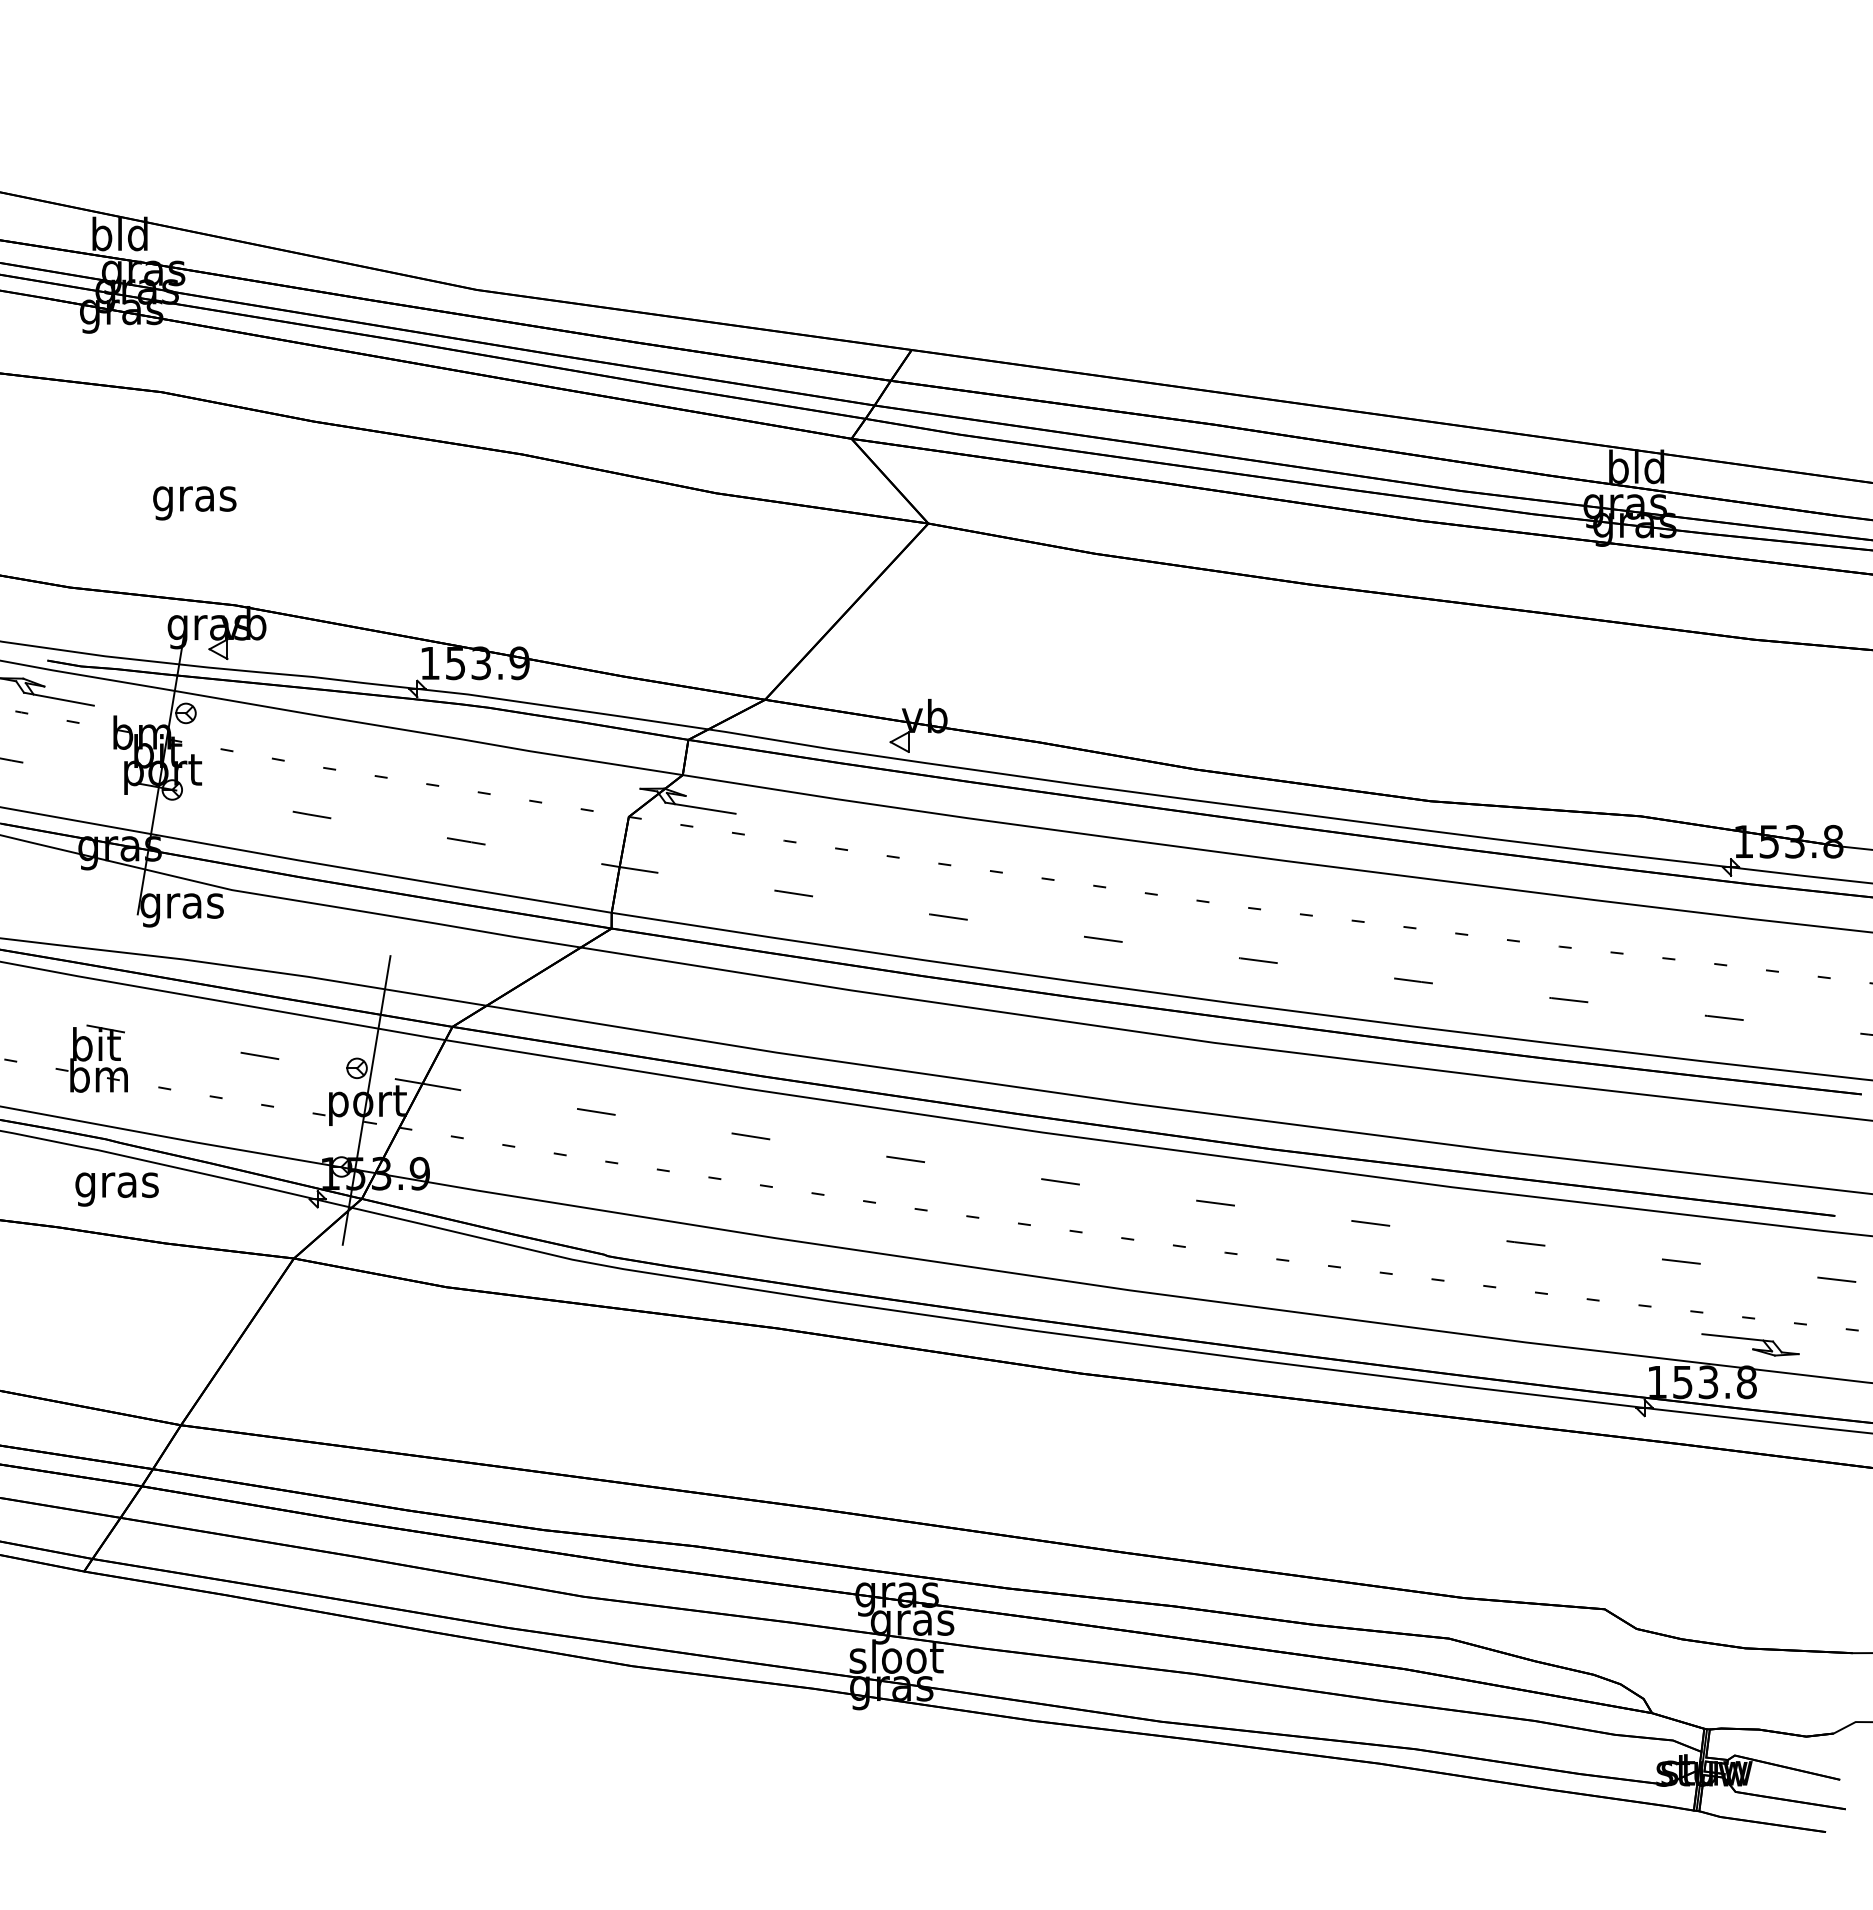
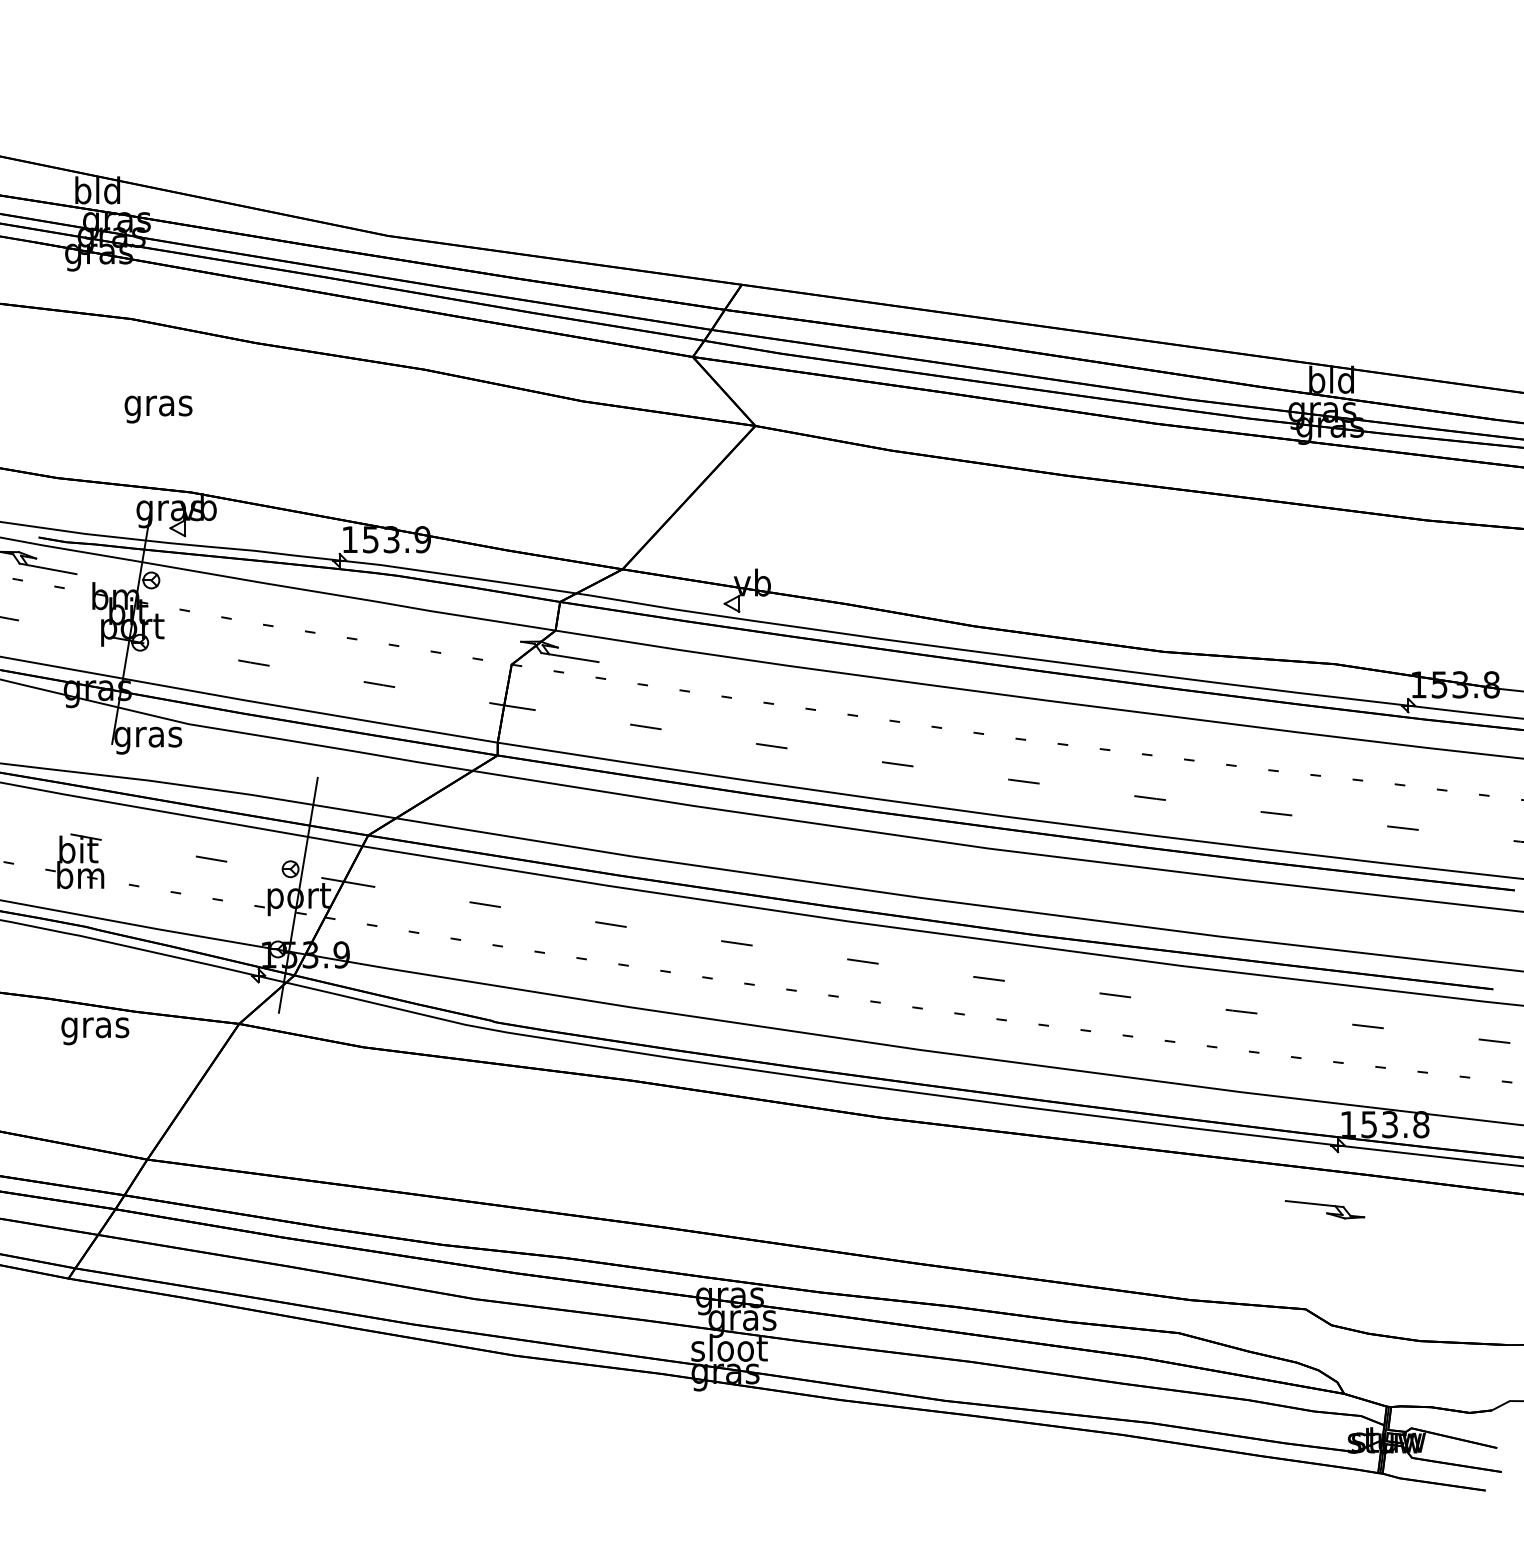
text: (116, 1189) -> (94, 1031), moved
part: (1750, 1344) -> (1325, 1209), moved

